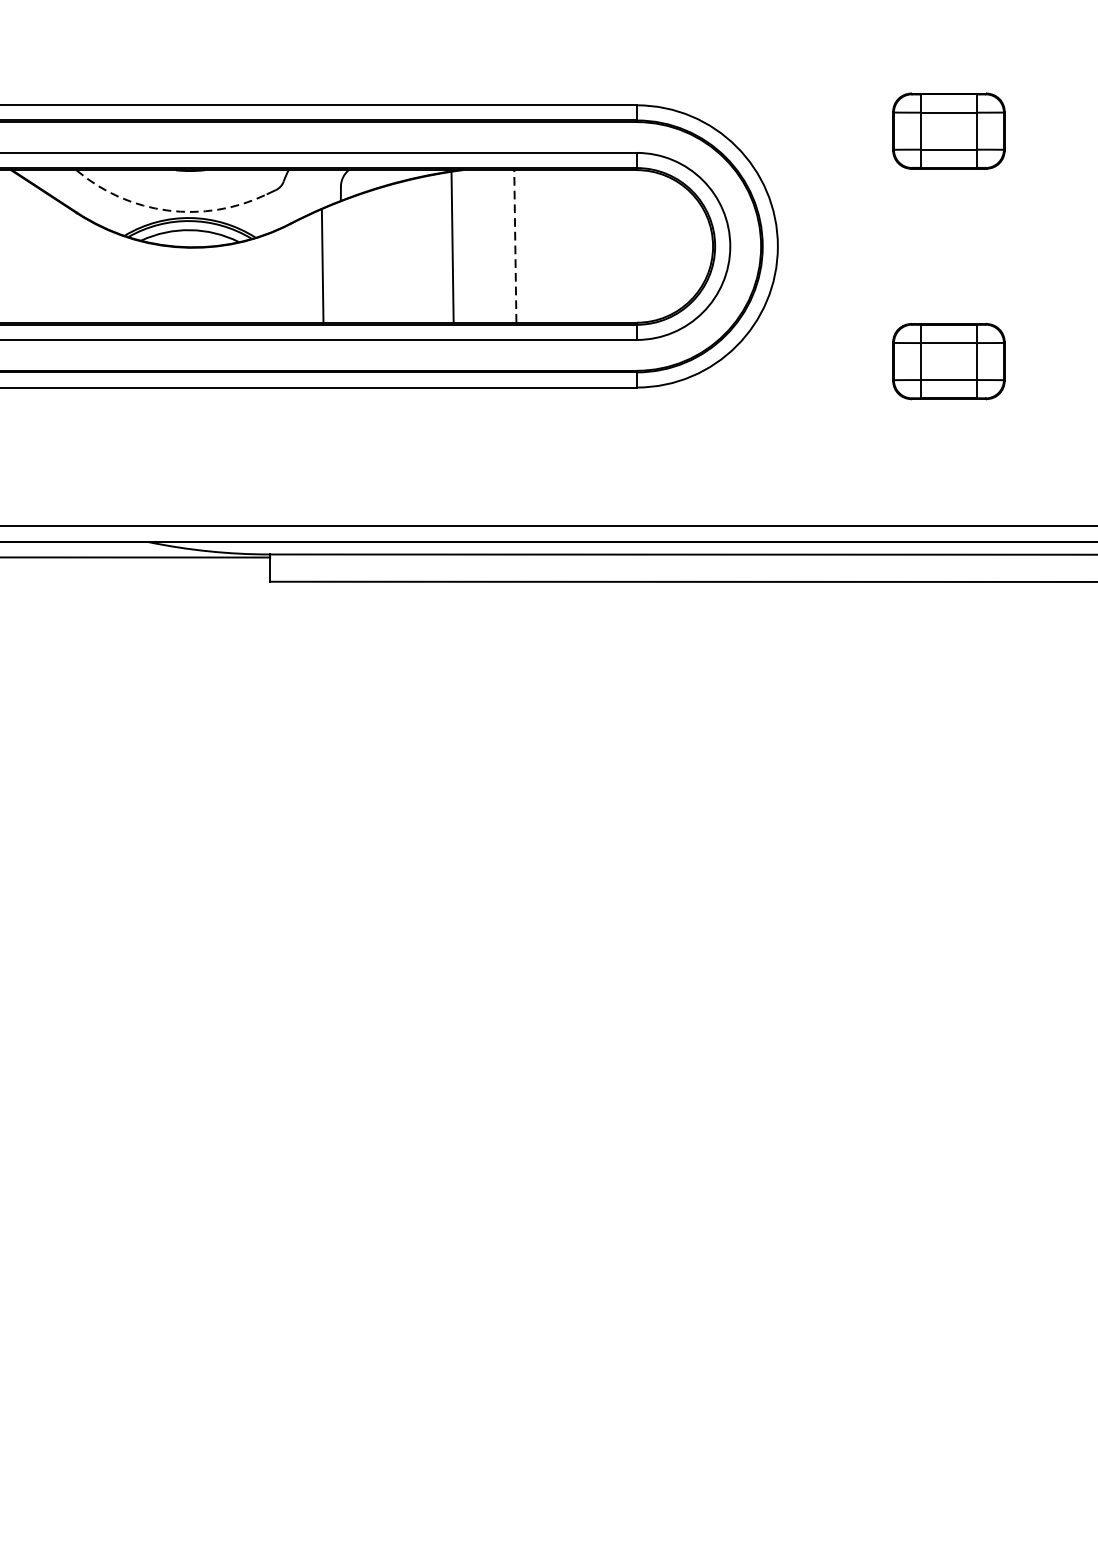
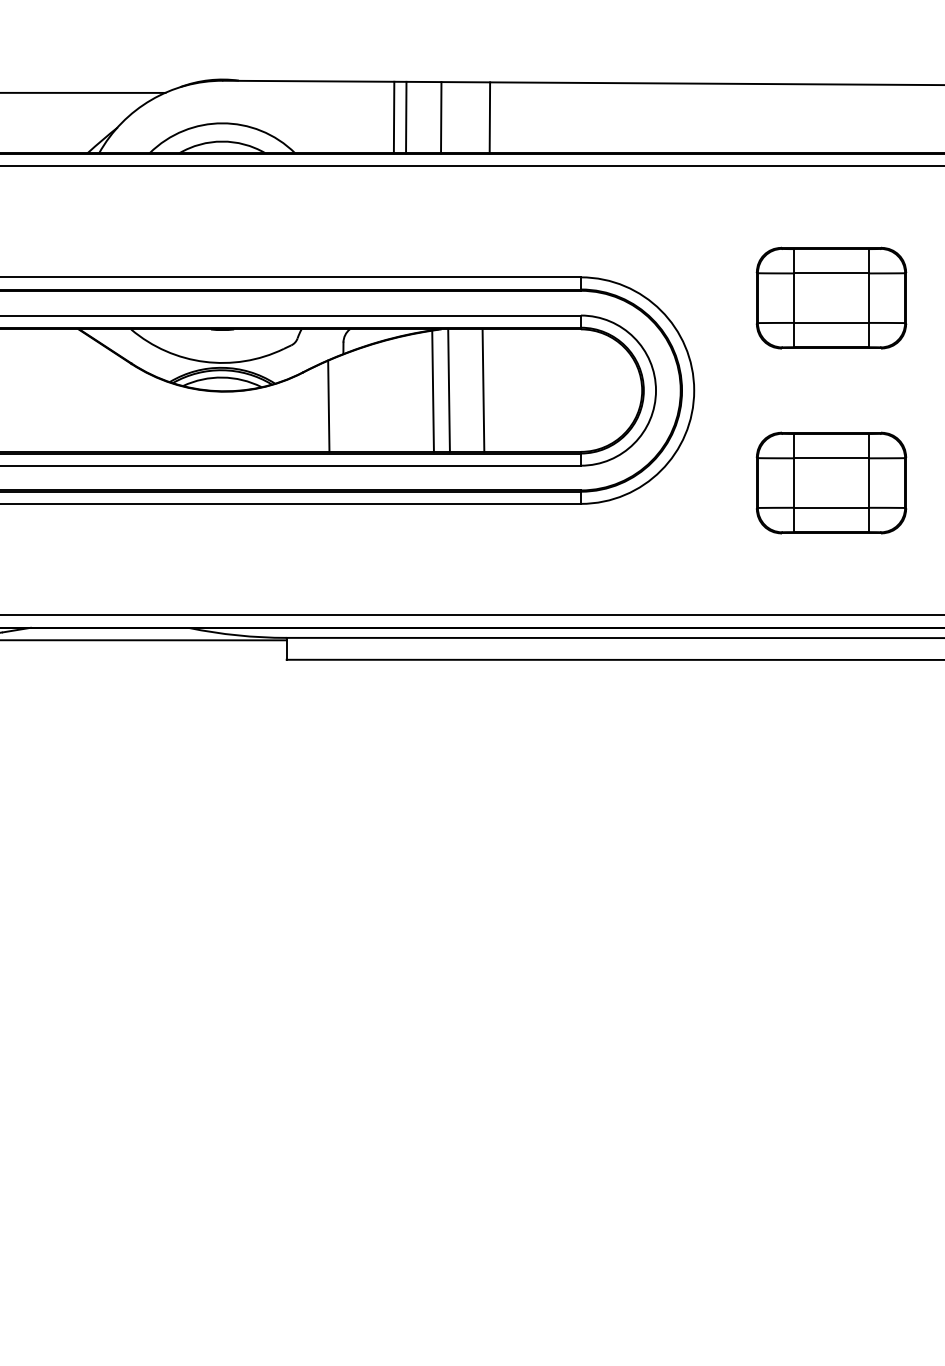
part: (948, 130) -> (831, 297), size x1.67
arc: (167, 210) -> (204, 361), dashed -> solid
line: (471, 246) -> (448, 390), added
line: (515, 246) -> (483, 390), dashed -> solid
part: (948, 360) -> (831, 482), size x1.67

